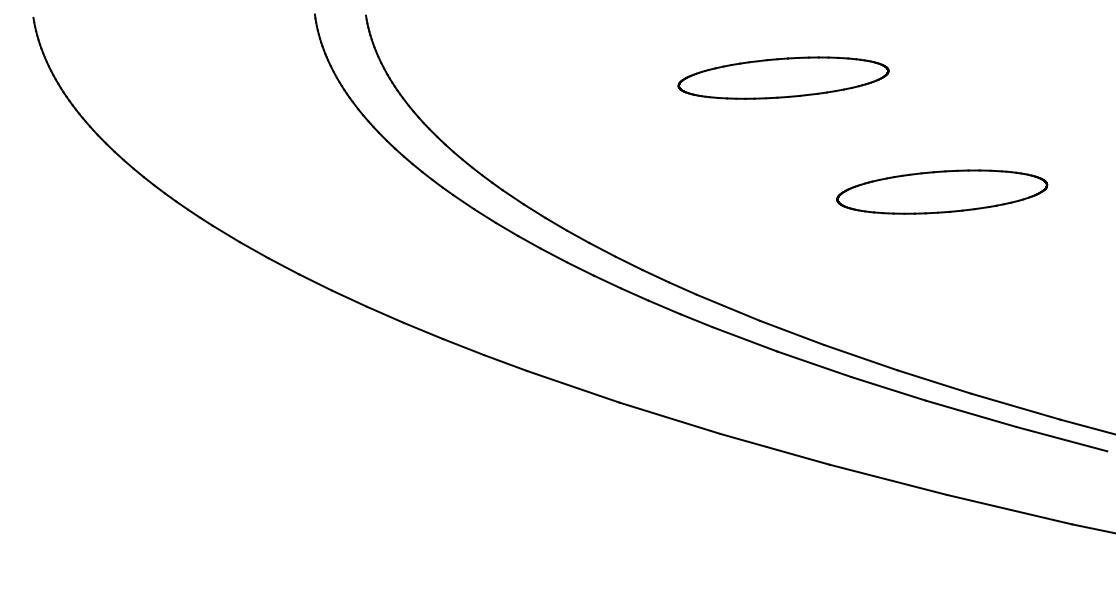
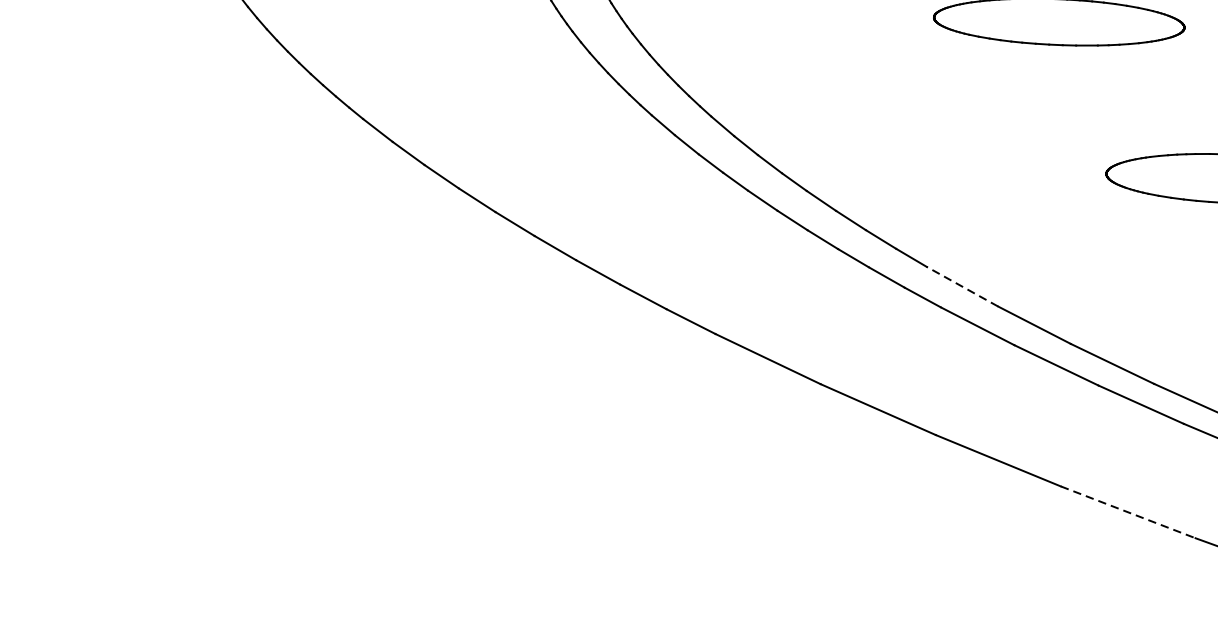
line: (727, 307) -> (961, 286), solid -> dashed
line: (888, 479) -> (1128, 512), solid -> dashed

